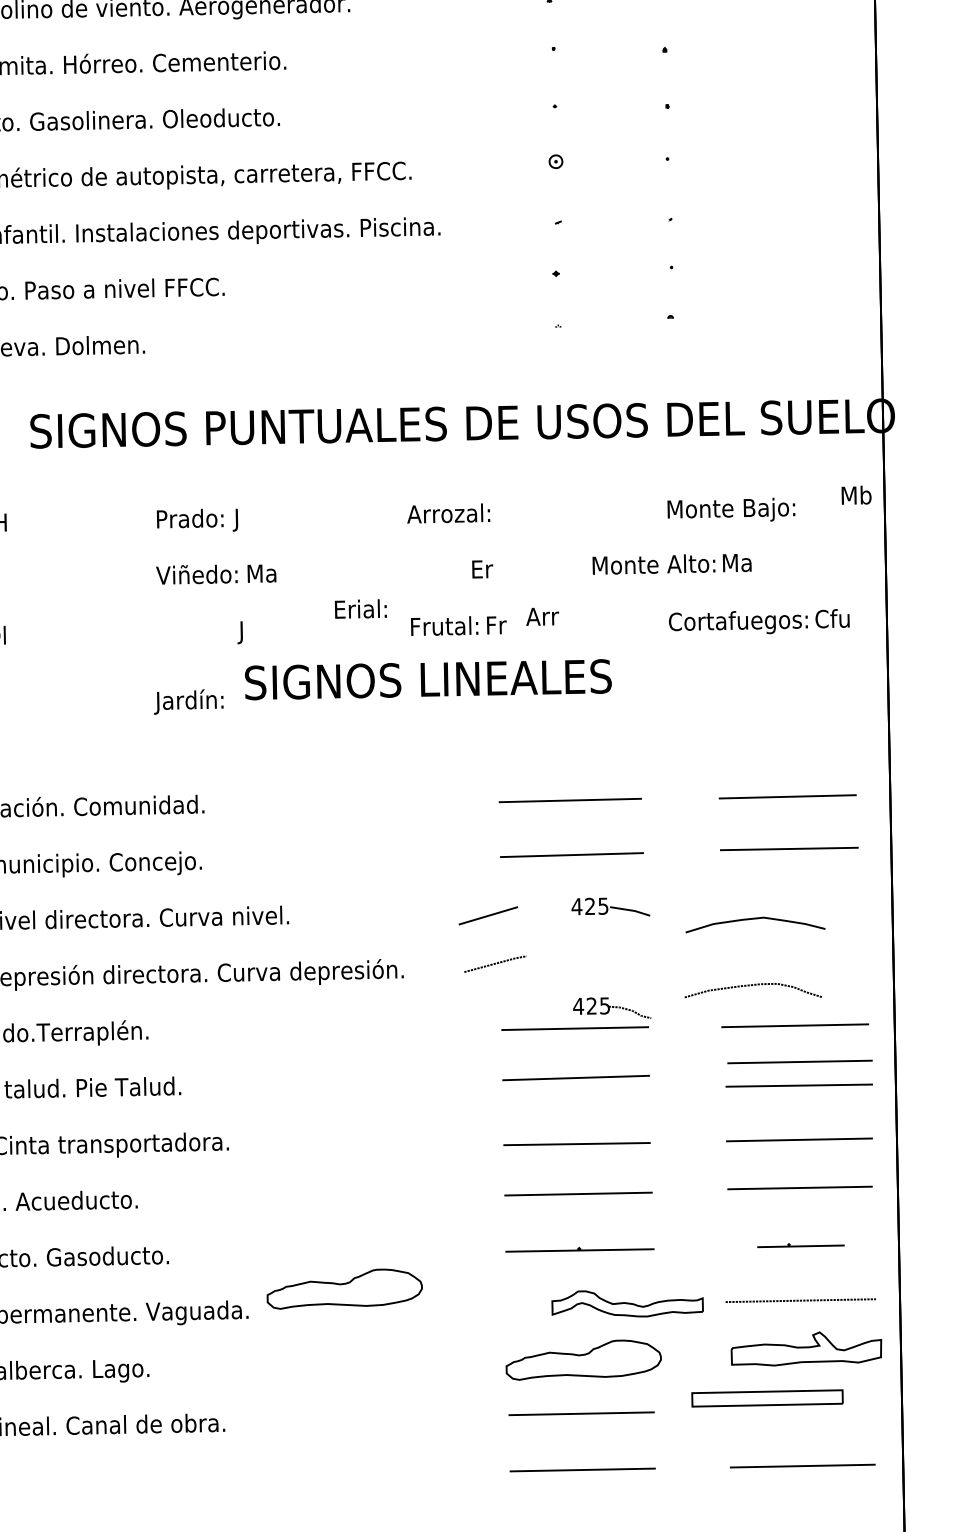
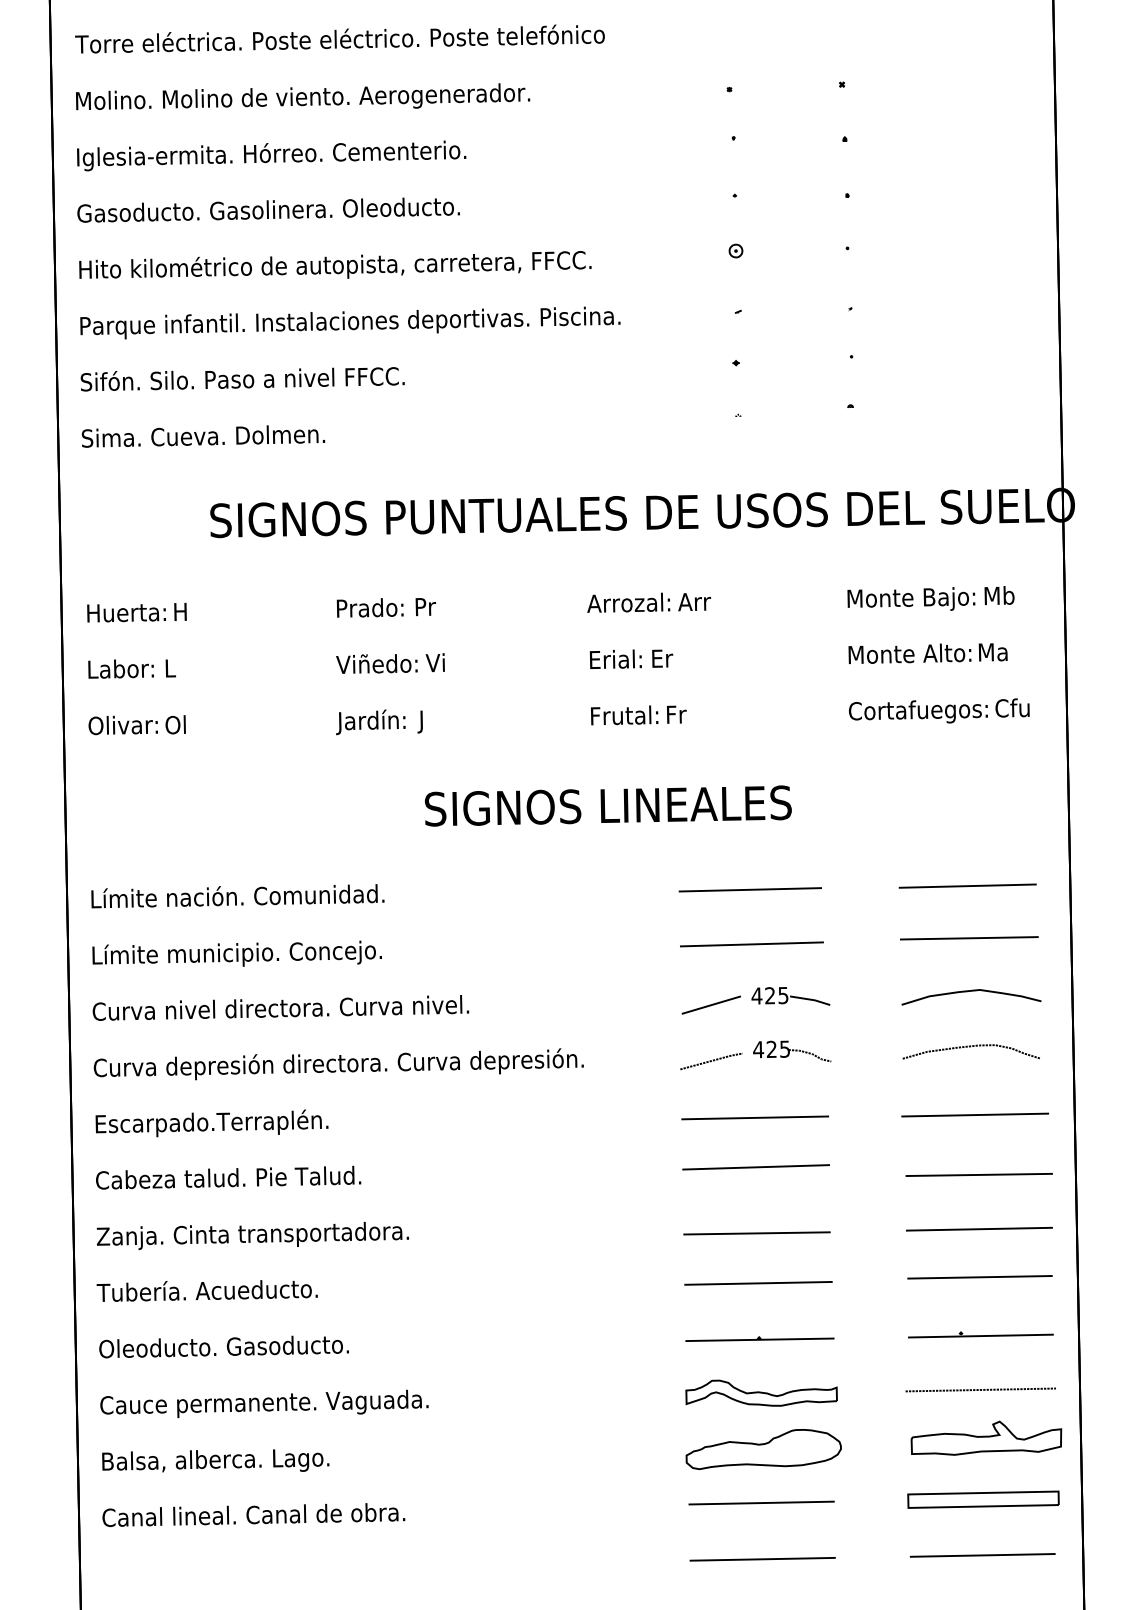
text: (856, 495) -> (999, 595), moved
text: (243, 520) -> (423, 609), J -> Pr
text: (671, 564) -> (927, 653), moved
text: (260, 573) -> (440, 662), Ma -> Vi
text: (360, 608) -> (615, 658), moved
text: (542, 617) -> (694, 602), moved
text: (428, 679) -> (608, 805), moved
text: (188, 702) -> (370, 722), moved
line: (487, 915) -> (710, 1004), moved
curve: (755, 919) -> (971, 991), moved
line: (495, 964) -> (711, 1061), moved
curve: (752, 986) -> (970, 1047), moved
part: (612, 1008) -> (792, 1051), moved
line: (799, 1062) -> (979, 1151), removed
part: (800, 1245) -> (980, 1334), size x1.67
part: (344, 1289) -> (524, 1378), removed
part: (627, 1303) -> (761, 1392), moved
part: (767, 1398) -> (983, 1499), moved

